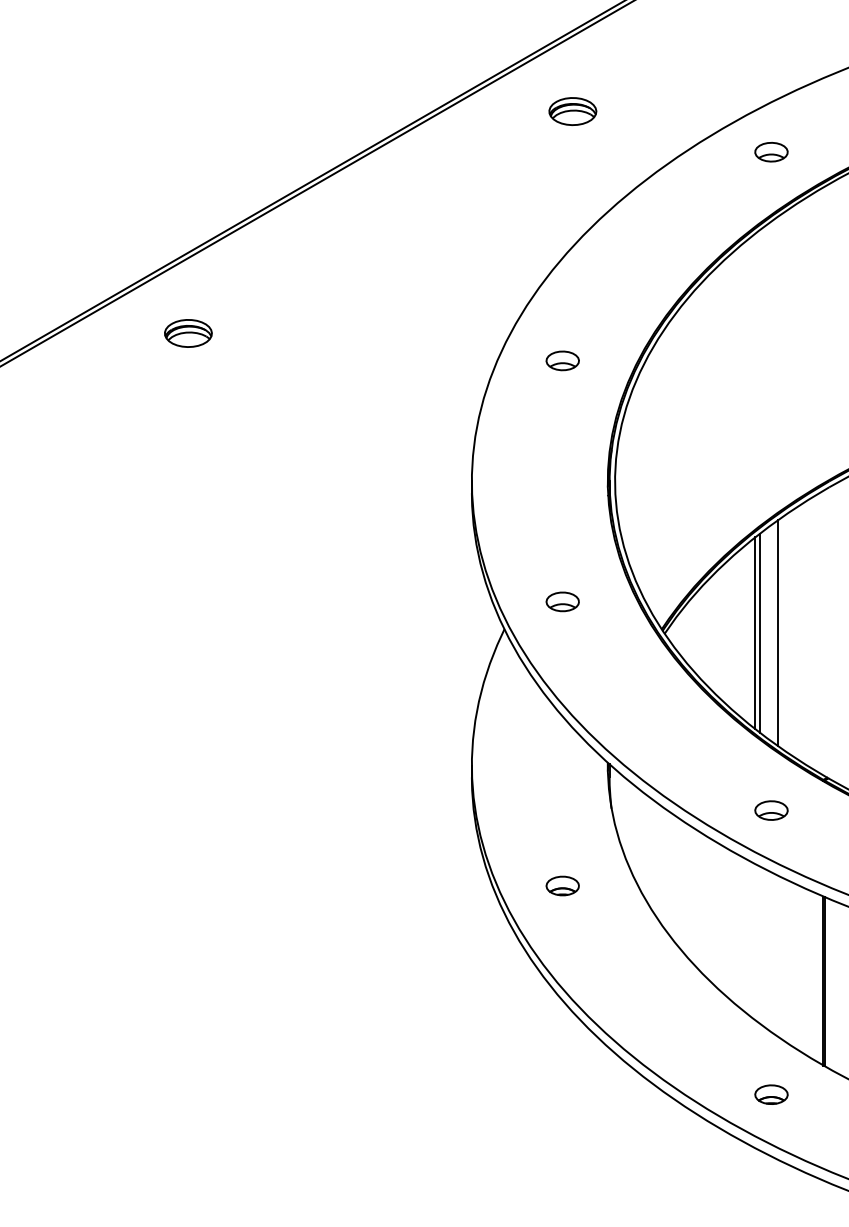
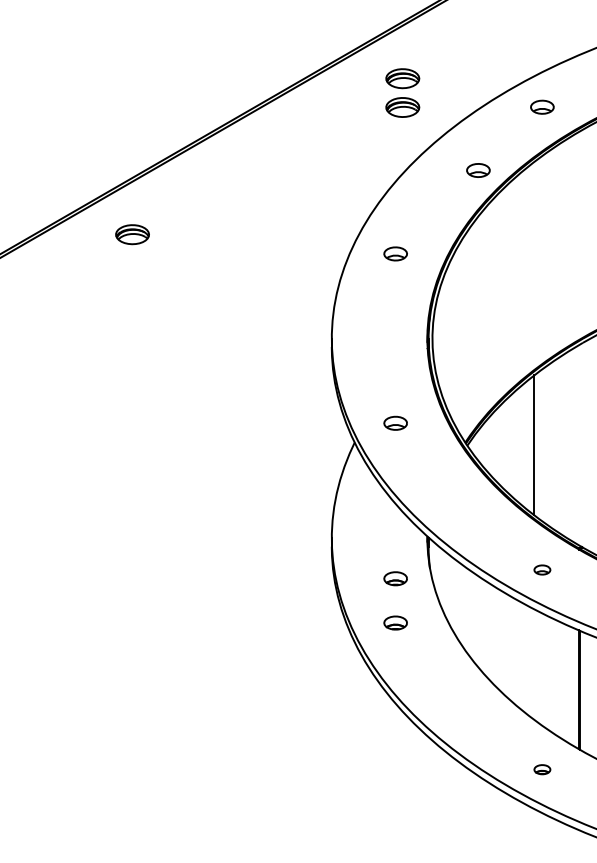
part: (572, 152) -> (402, 107), added
part: (680, 242) -> (478, 170), added
line: (777, 632) -> (546, 444), removed
line: (755, 633) -> (531, 445), removed
part: (771, 810) -> (542, 569), size x0.7
part: (562, 822) -> (395, 578), added
part: (771, 1094) -> (542, 769), size x0.7

